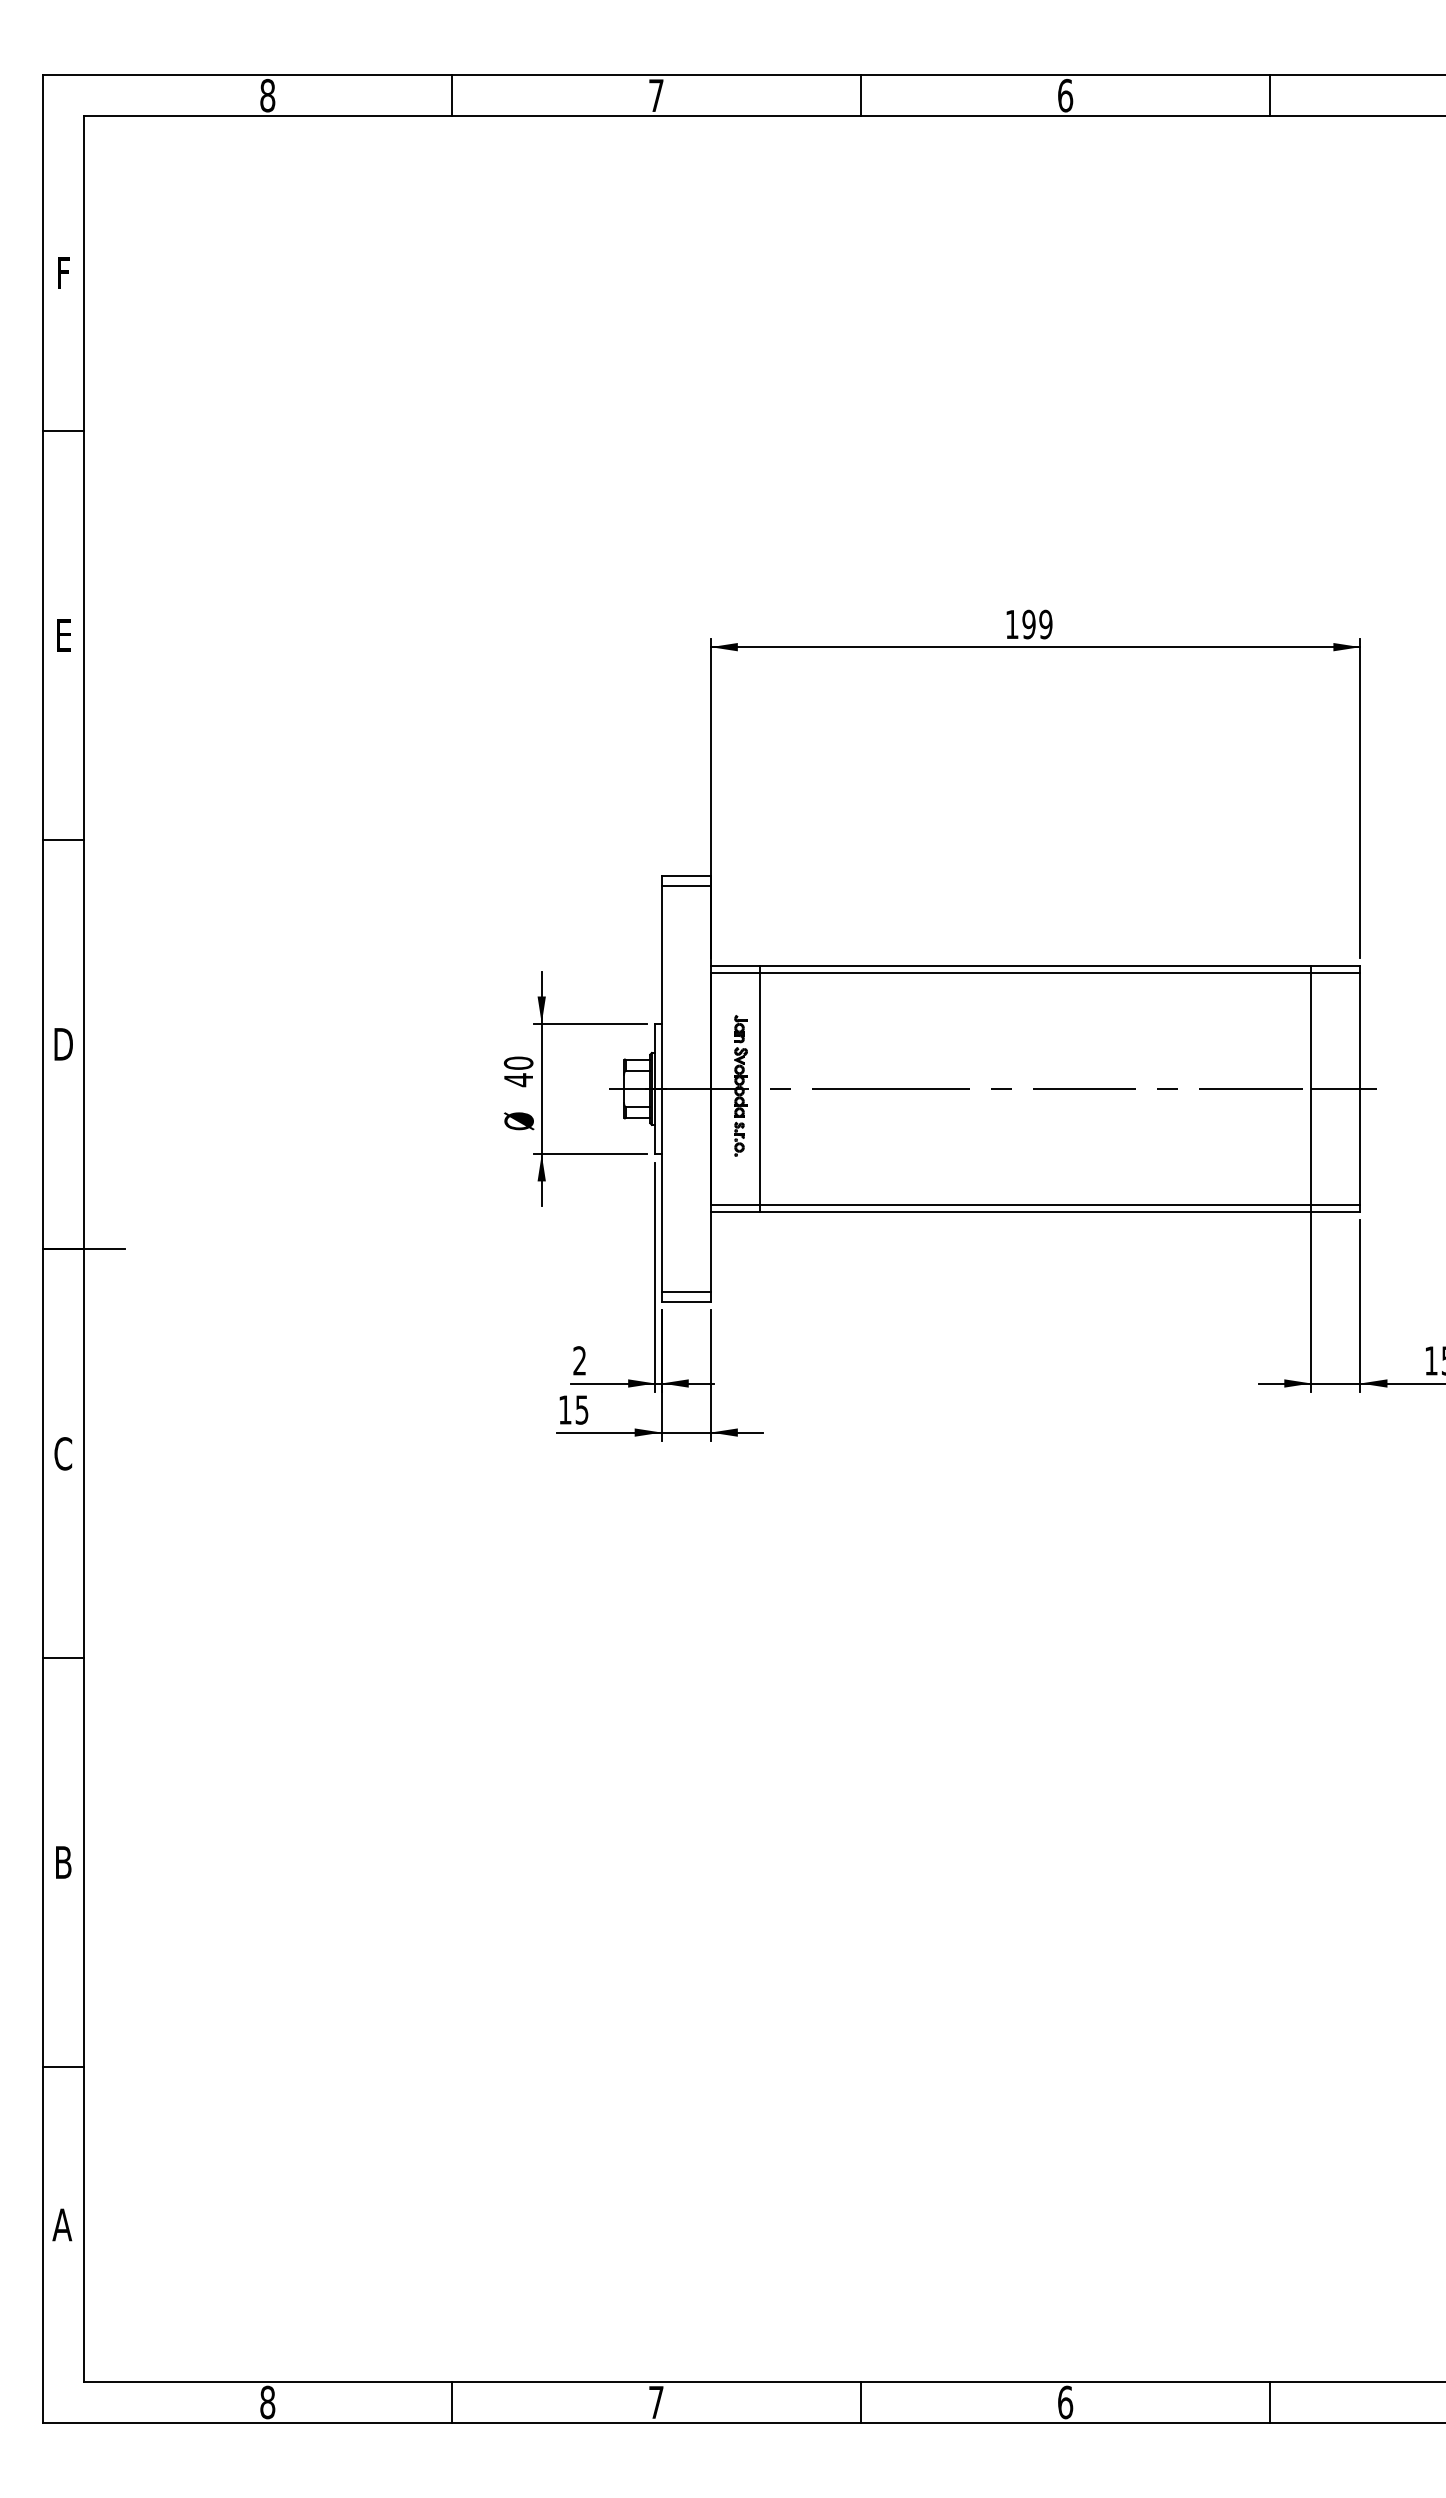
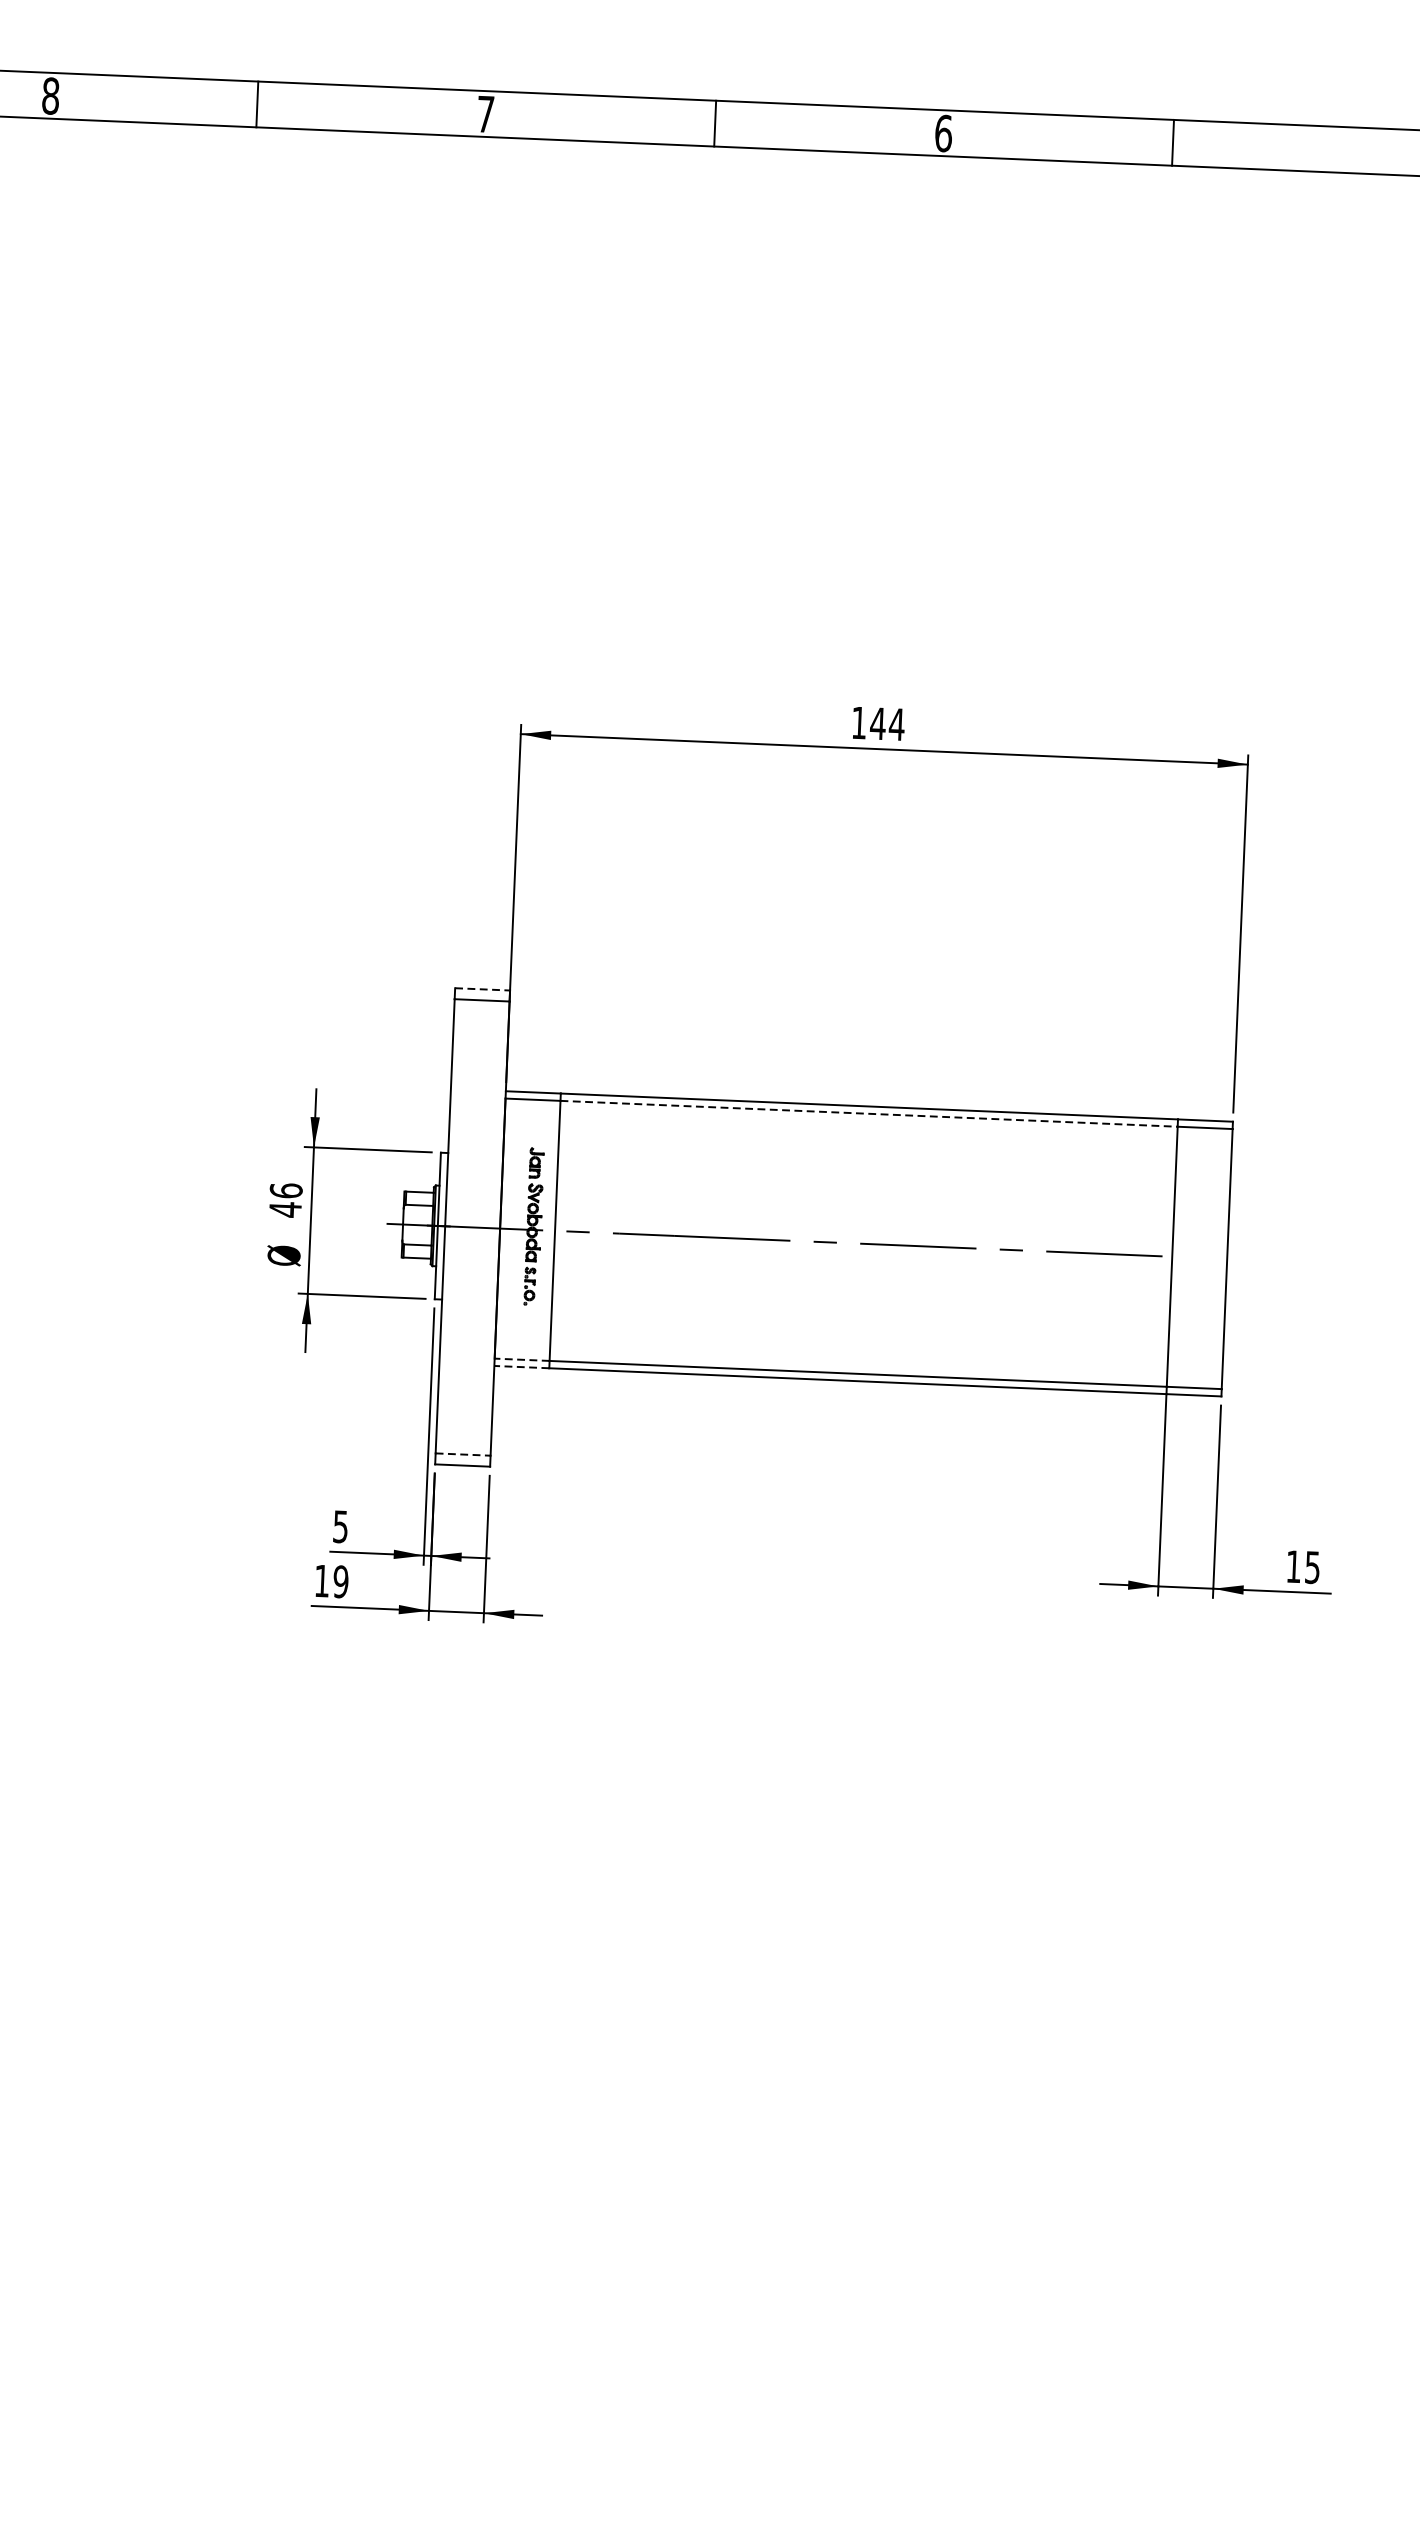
text: (1037, 624) -> (887, 724), 199 -> 144
line: (686, 876) -> (482, 989), solid -> dashed
line: (1035, 972) -> (868, 1113), solid -> dashed
text: (518, 1062) -> (286, 1189), 40 -> 46
line: (1343, 1088) -> (1208, 1257), removed
line: (735, 1205) -> (522, 1360), solid -> dashed
line: (735, 1211) -> (522, 1366), solid -> dashed
line: (686, 1291) -> (463, 1454), solid -> dashed
text: (579, 1360) -> (340, 1526), 2 -> 5
text: (581, 1409) -> (340, 1581), 15 -> 19

